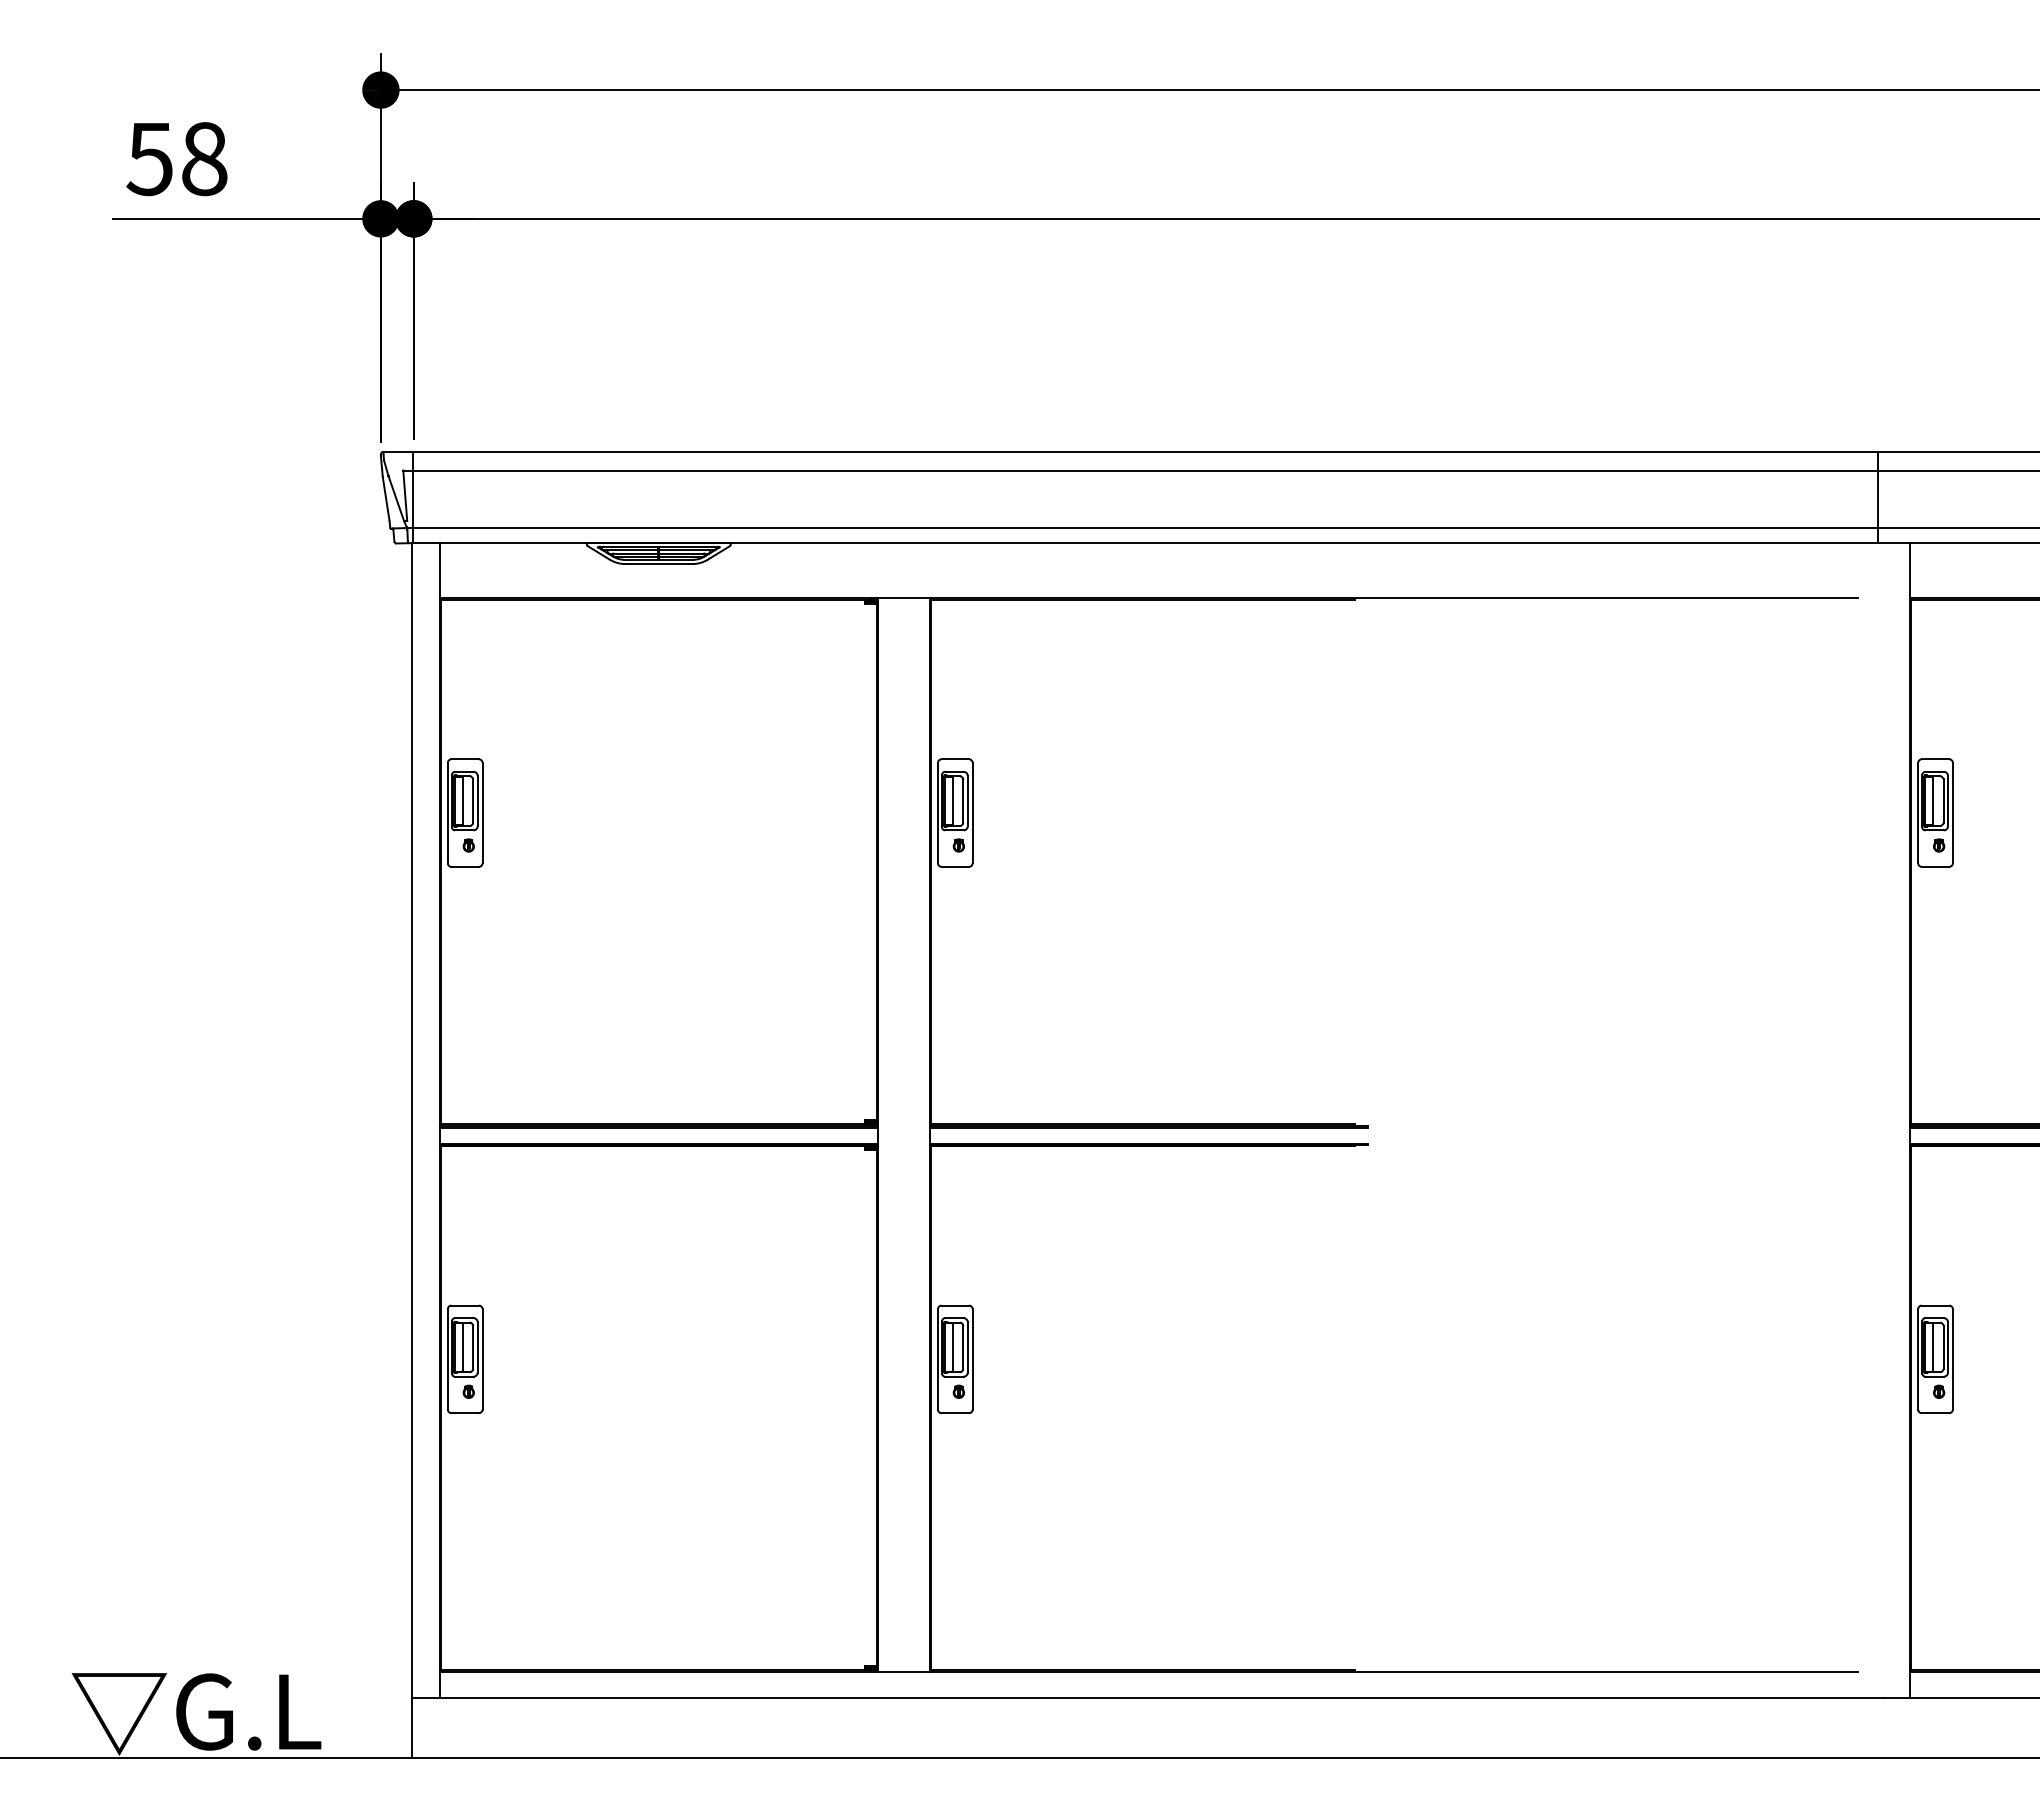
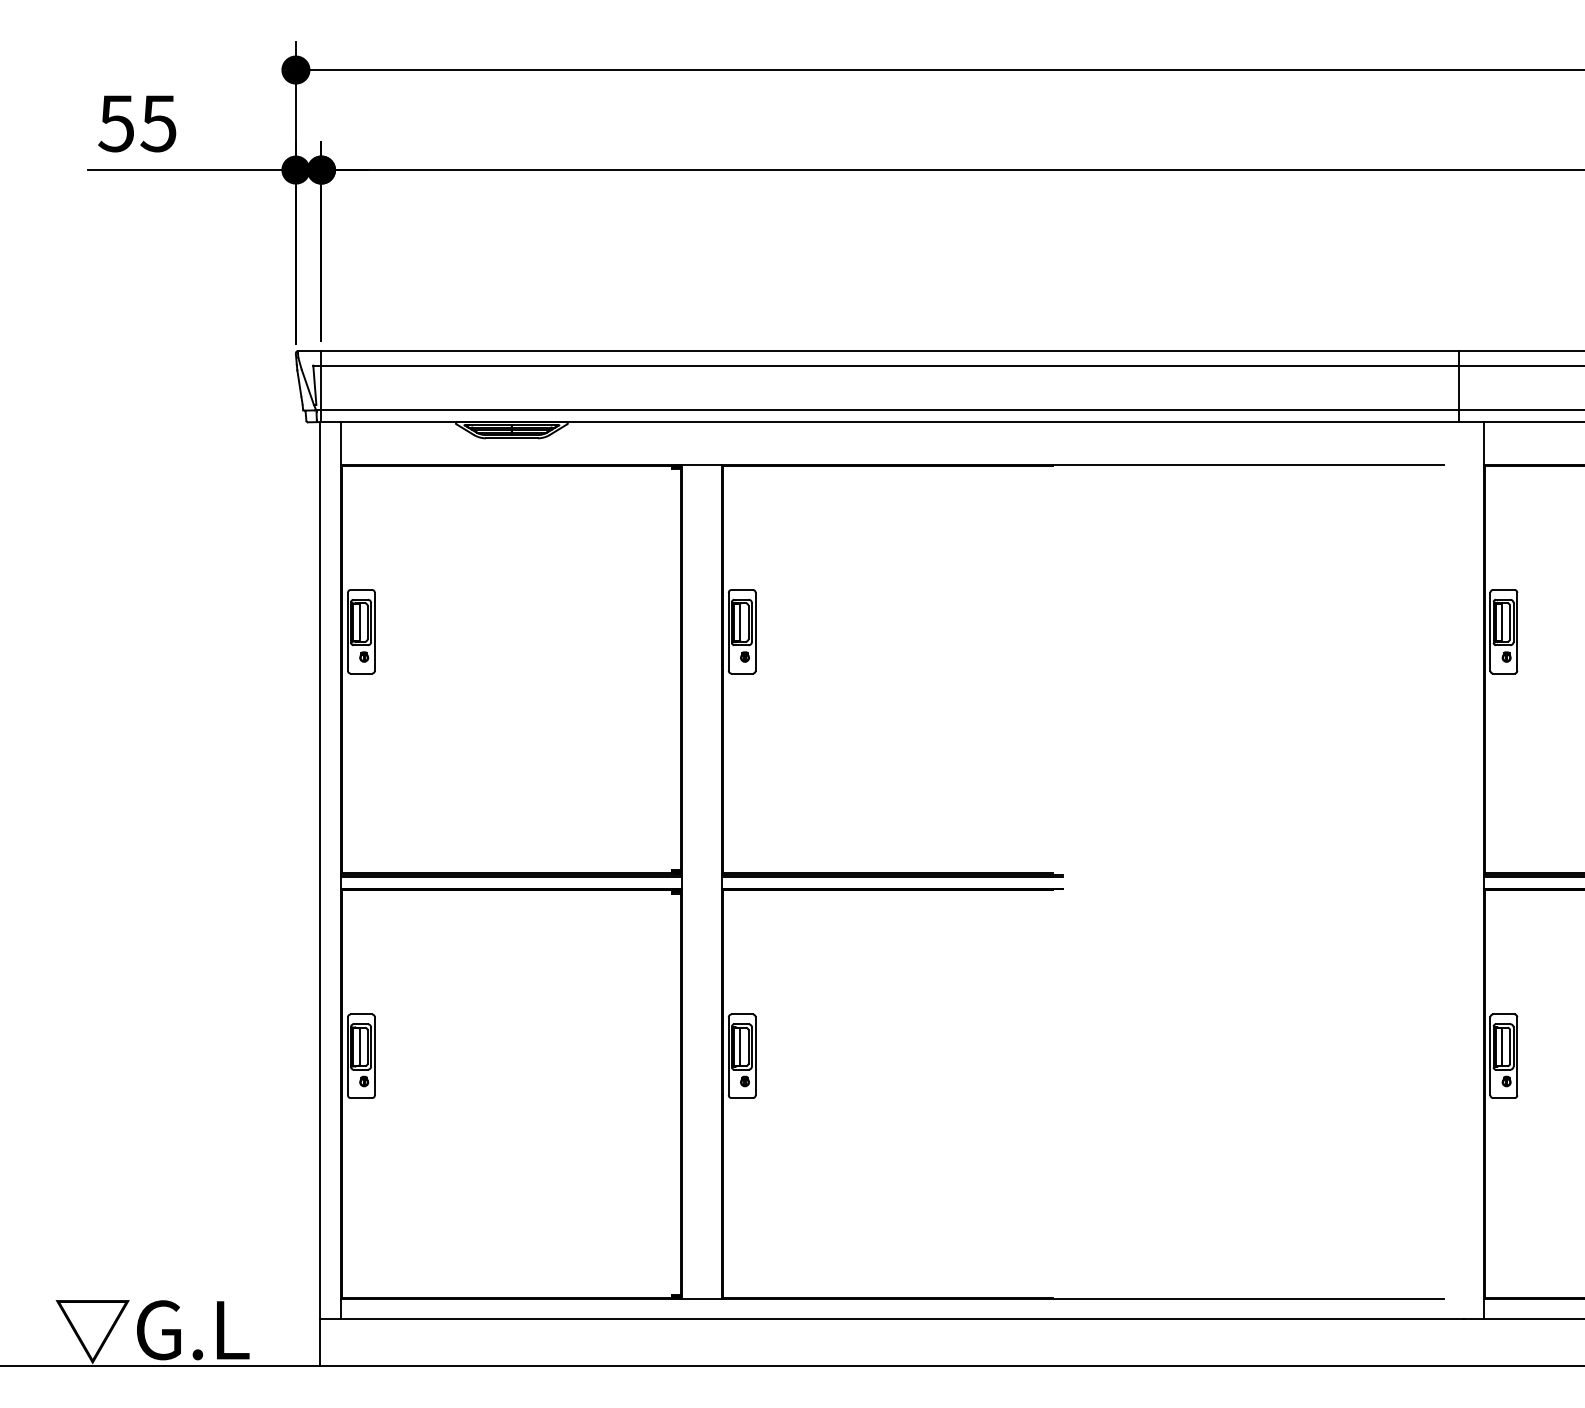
text: (203, 159) -> (158, 123), 58 -> 55

